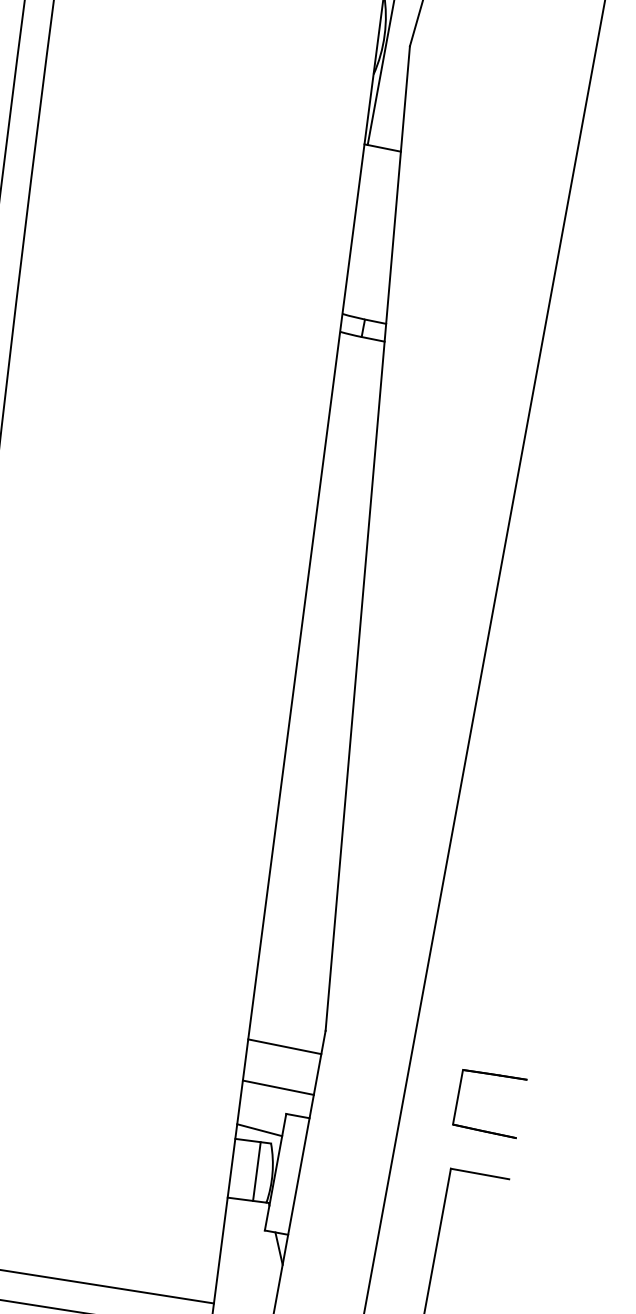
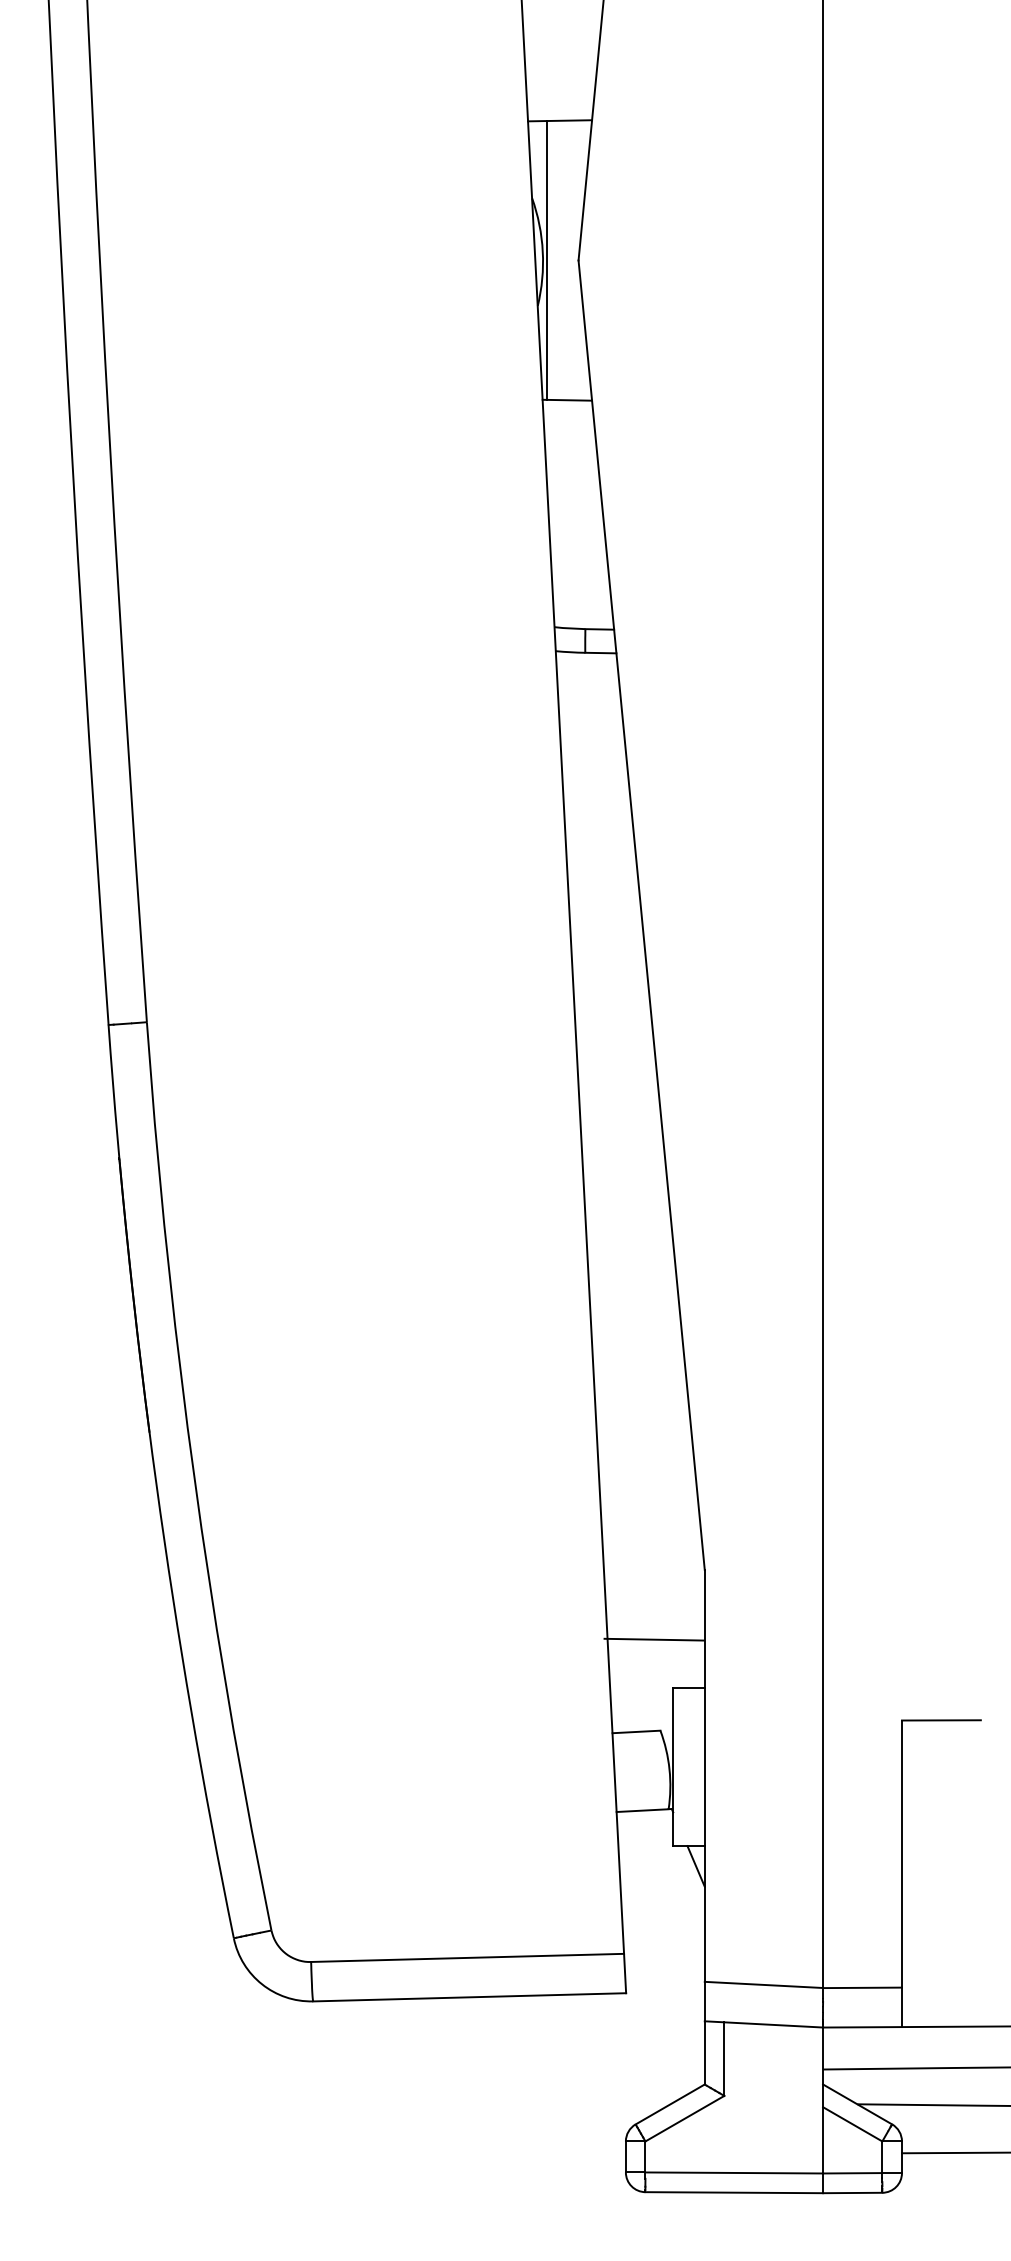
line: (284, 1046) -> (653, 1639), moved
part: (494, 1075) -> (936, 1587), removed
line: (278, 1087) -> (656, 1655), removed
line: (259, 1129) -> (642, 1715), removed
line: (256, 1171) -> (648, 1770), removed

